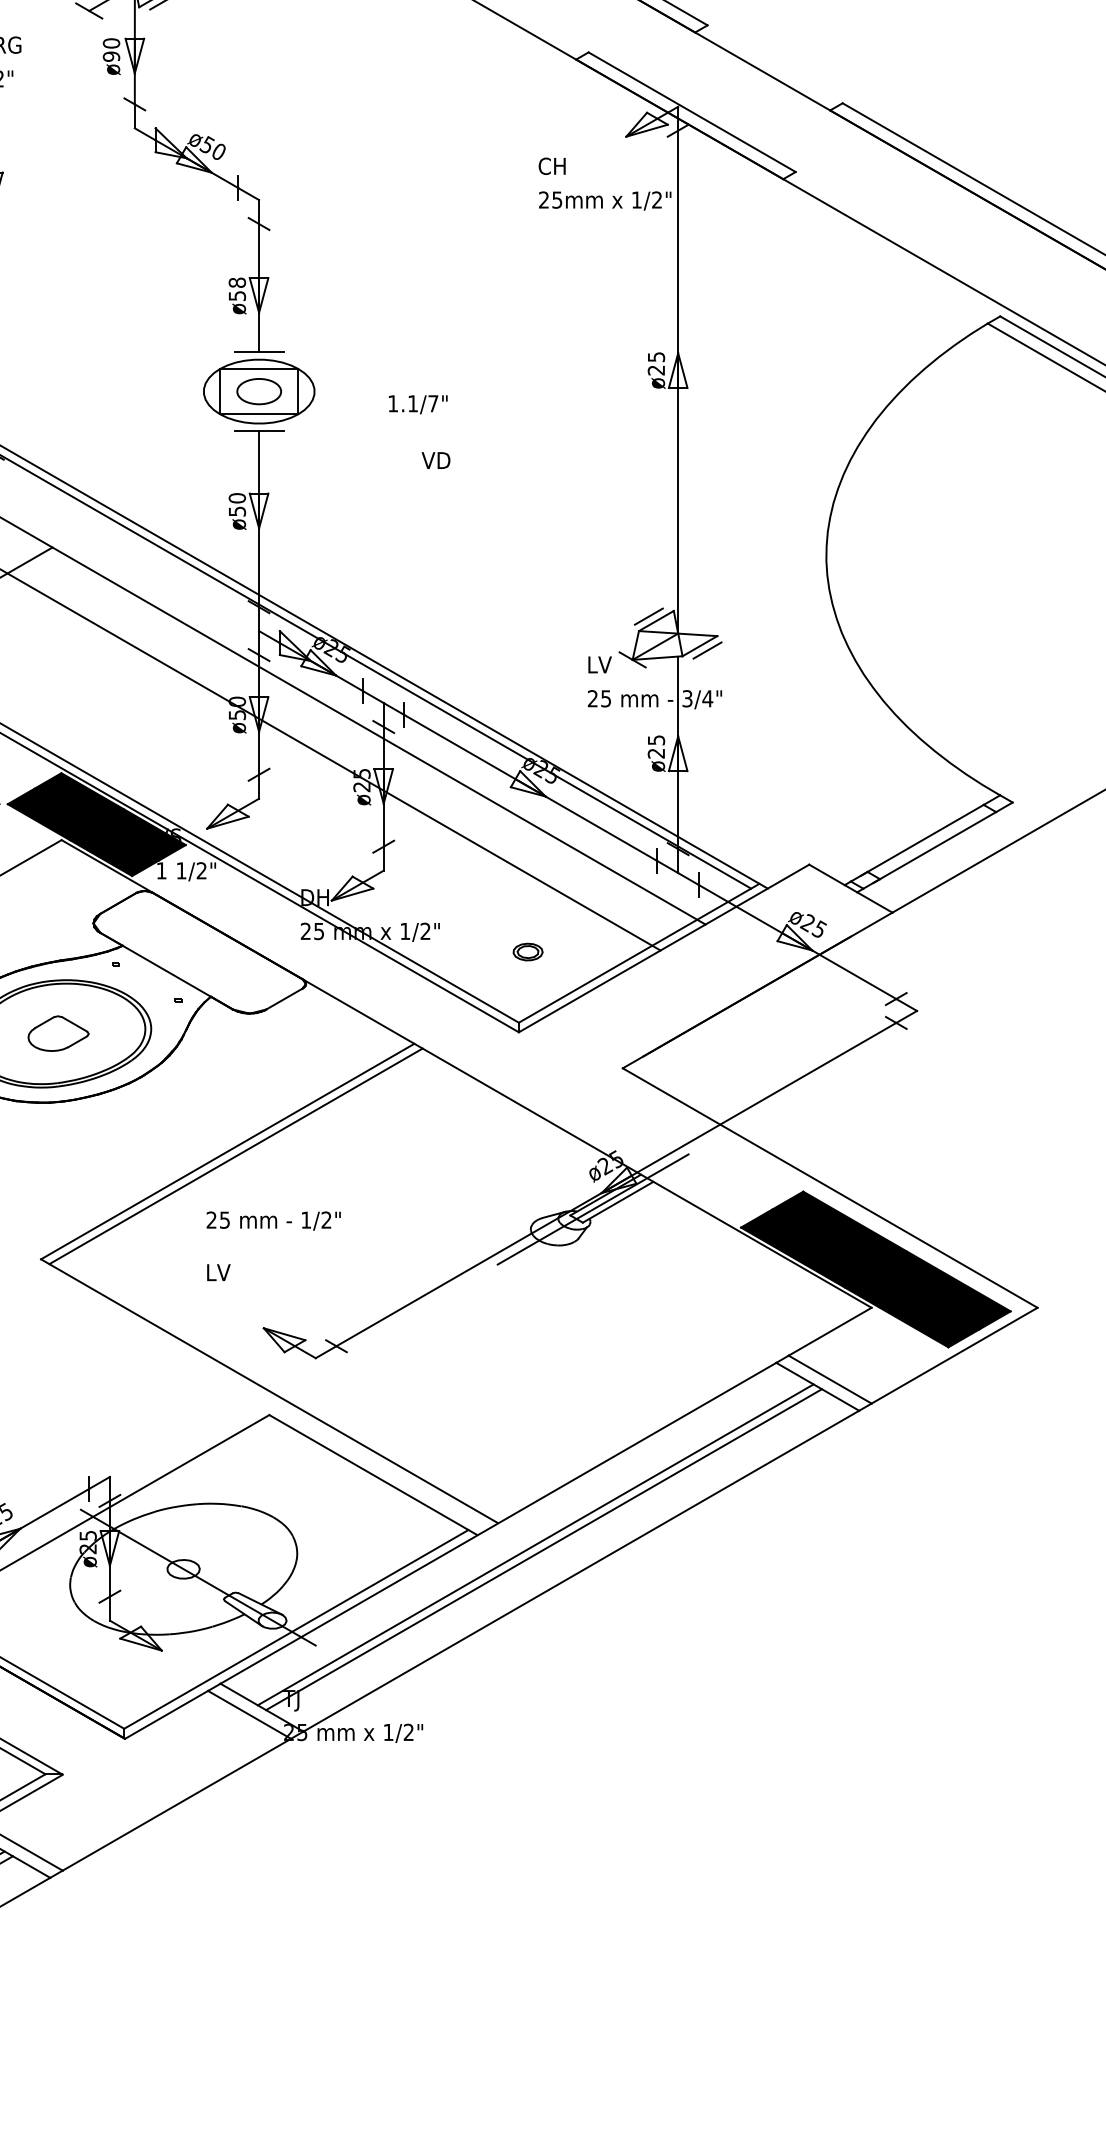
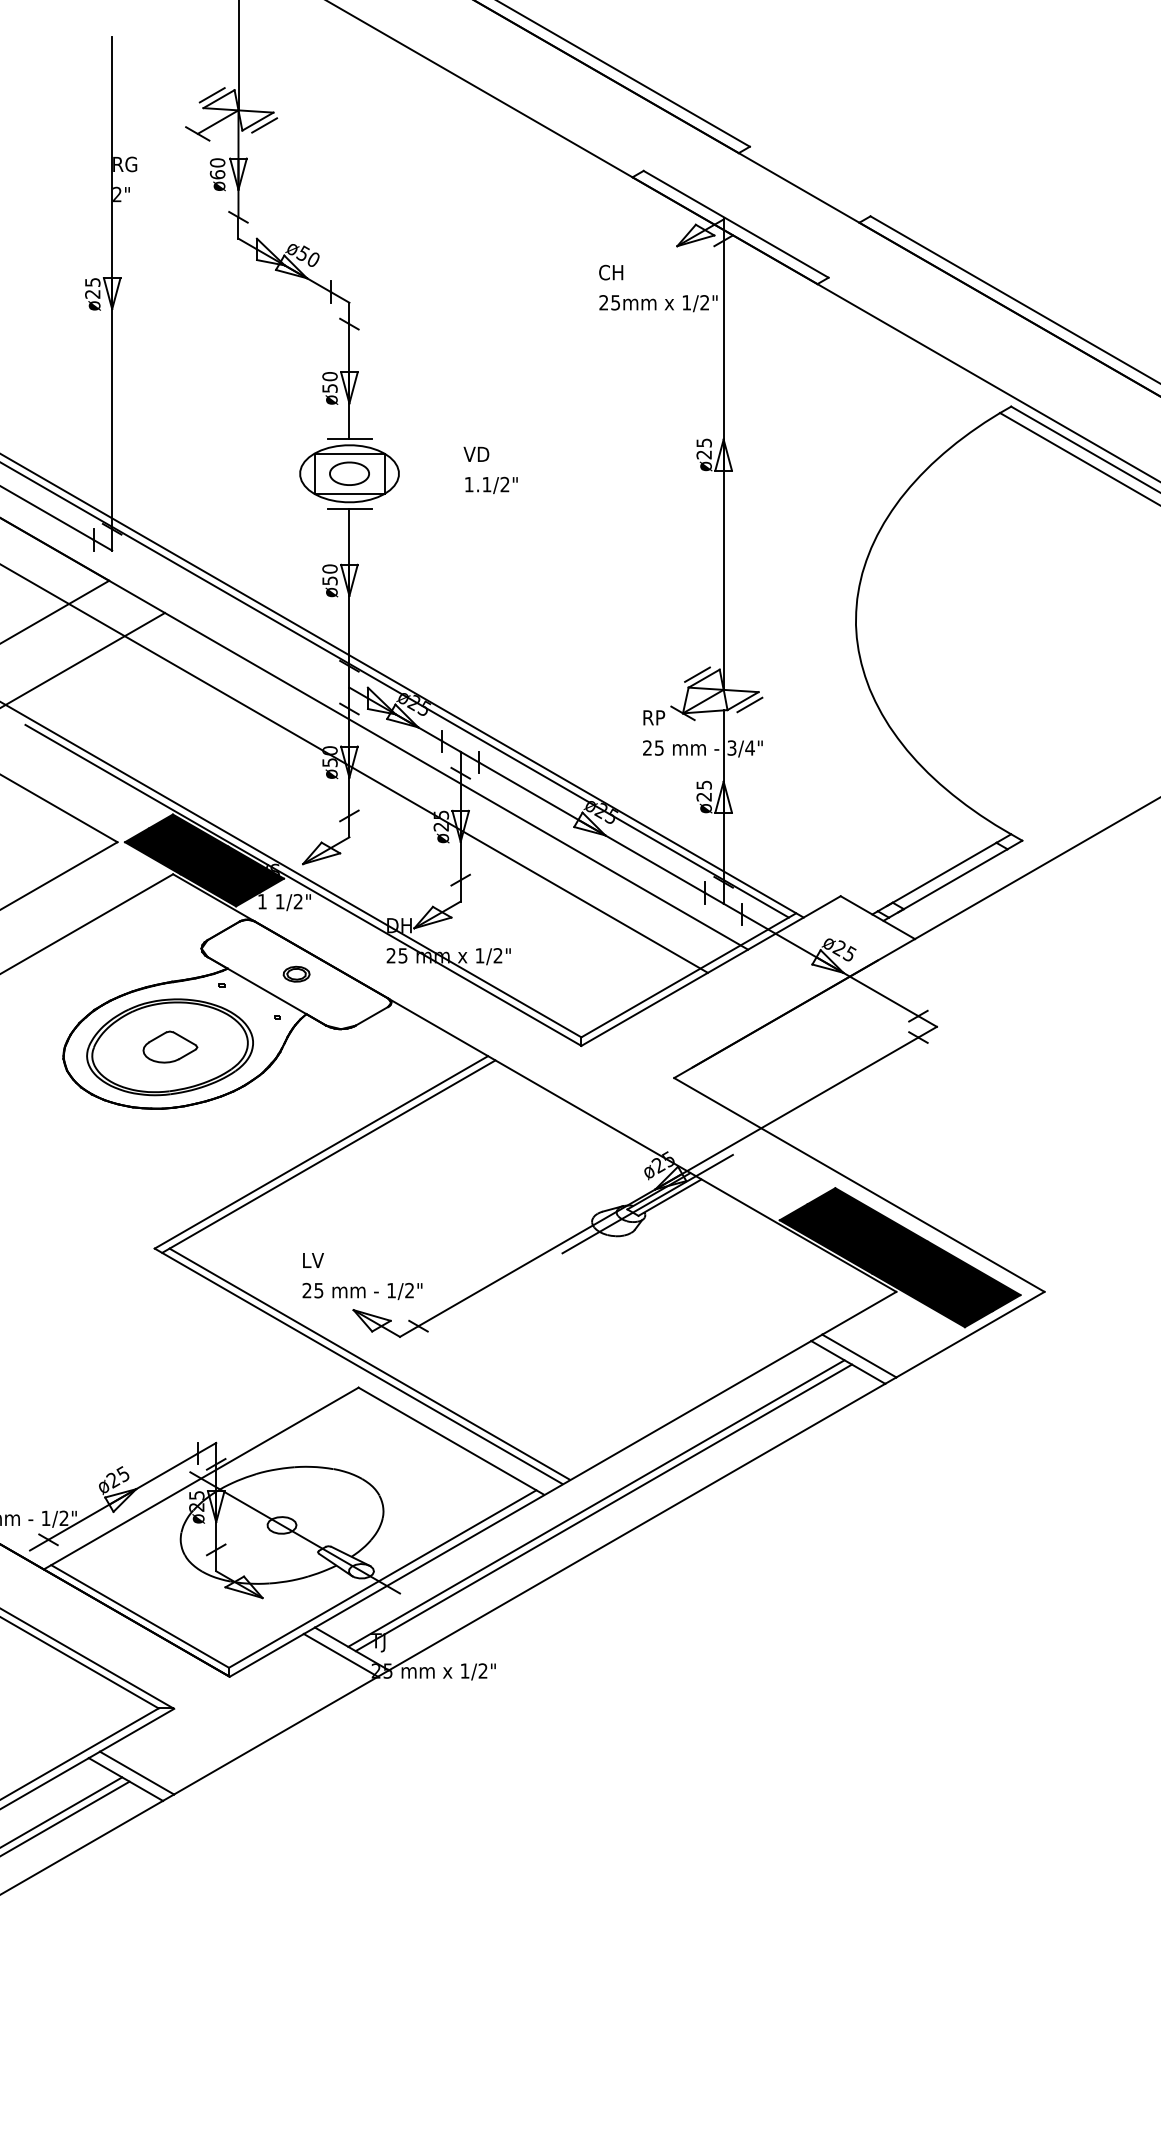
text: (111, 56) -> (217, 174), ø90 -> ø60
text: (236, 282) -> (329, 376), ø58 -> ø50
text: (432, 403) -> (504, 484), 1.1/7" -> 1.1/2"
text: (436, 459) -> (476, 453), moved
text: (601, 664) -> (655, 717), LV -> RP
part: (527, 951) -> (296, 973), moved
text: (273, 1221) -> (362, 1291), moved
line: (281, 1387) -> (369, 1363), added

